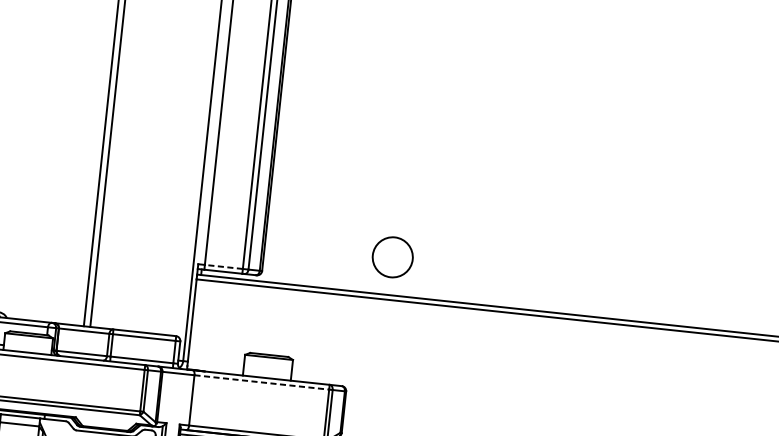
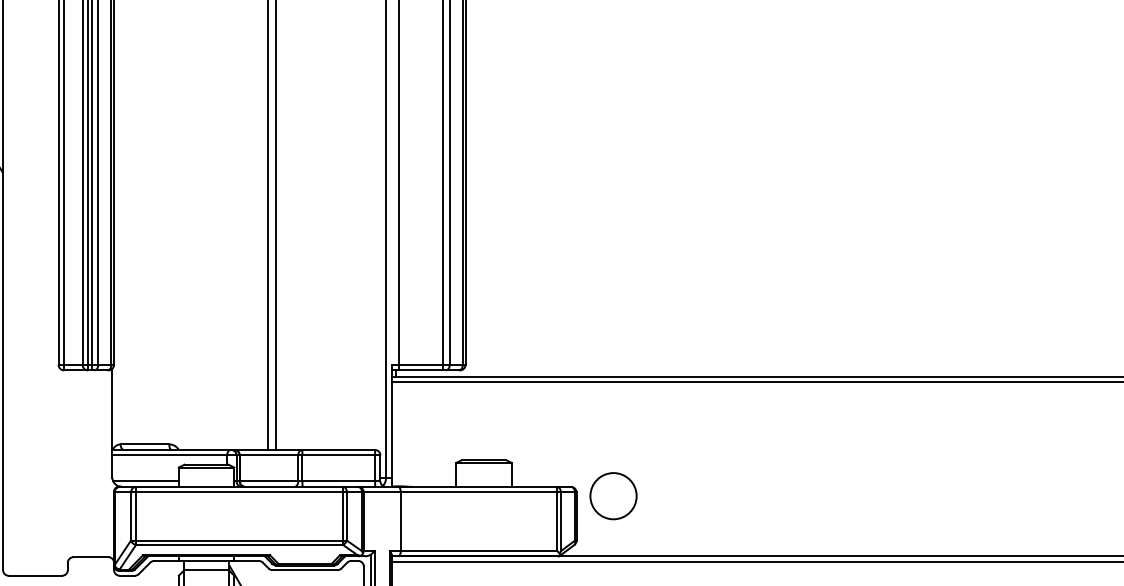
circle: (392, 257) -> (613, 496), moved
line: (223, 266) -> (420, 364), dashed -> solid
line: (262, 382) -> (479, 492), dashed -> solid

